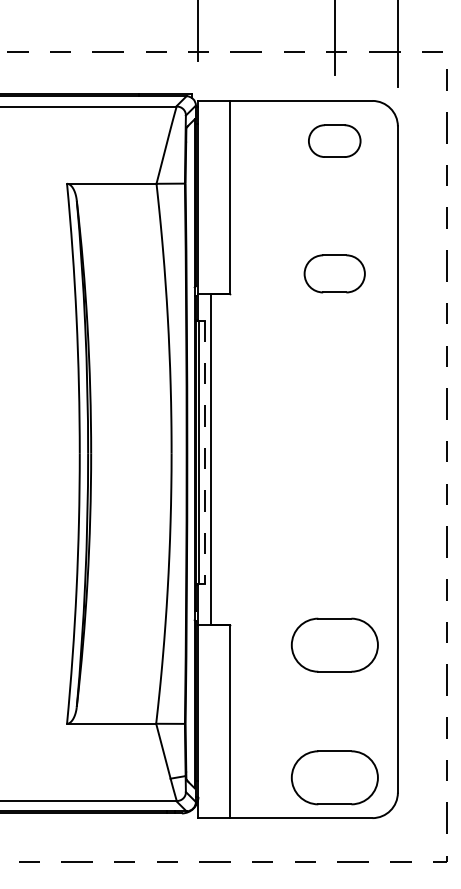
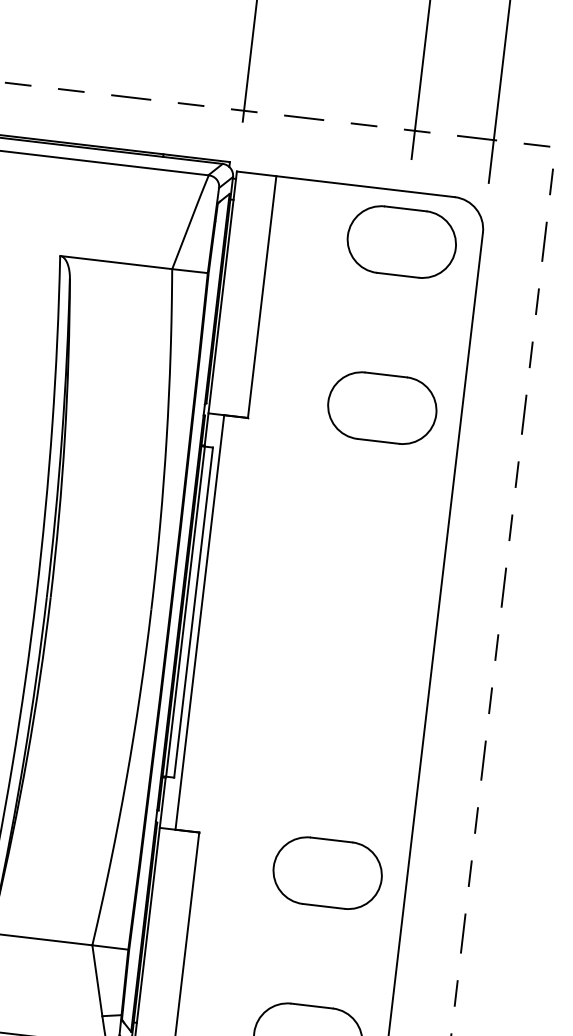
part: (334, 140) -> (401, 241), size x1.67
part: (334, 273) -> (381, 407), size x1.43
line: (205, 452) -> (194, 612), dashed -> solid

